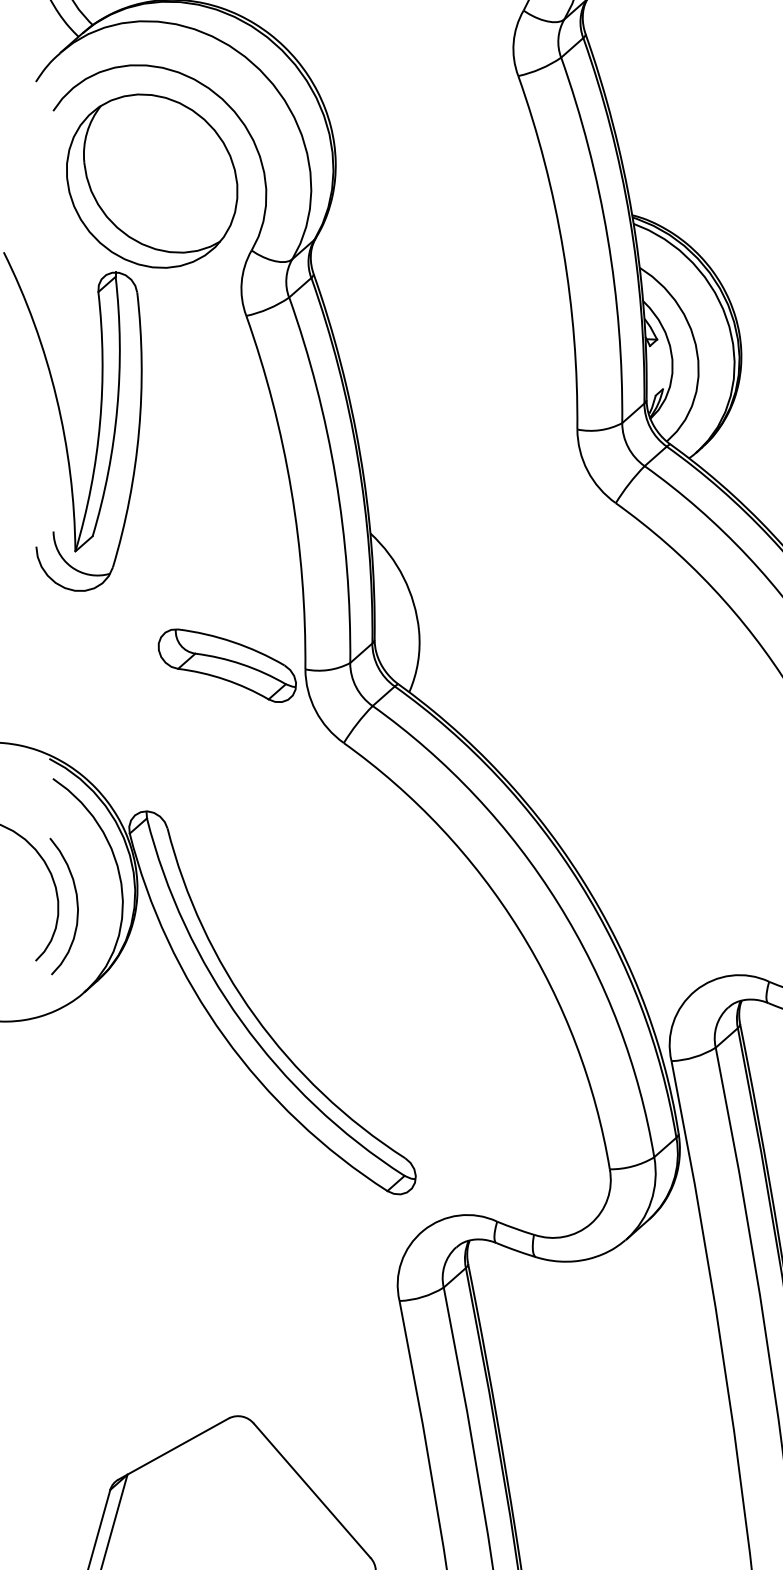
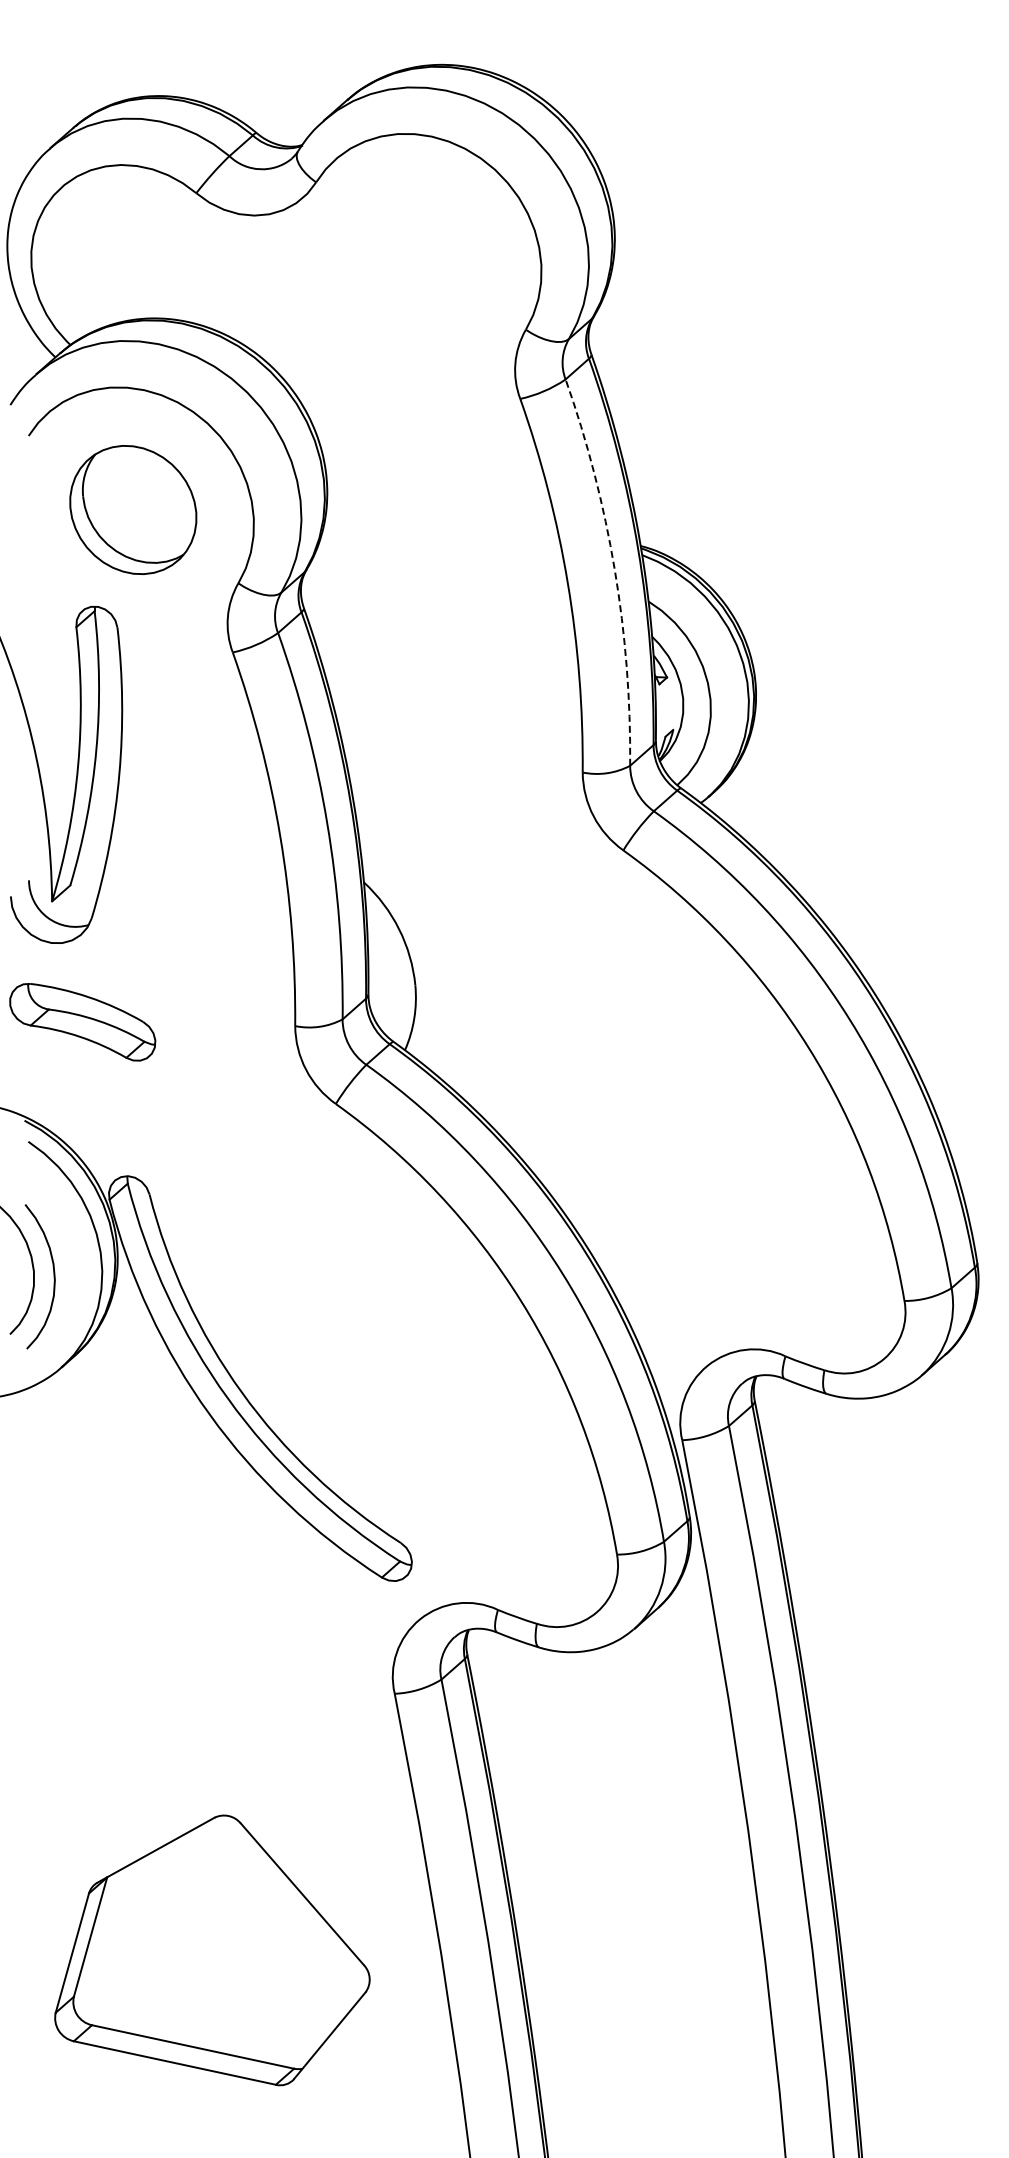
part: (152, 180) -> (133, 509), size x0.7
arc: (607, 237) -> (614, 569), solid -> dashed
part: (227, 665) -> (82, 1022), moved

